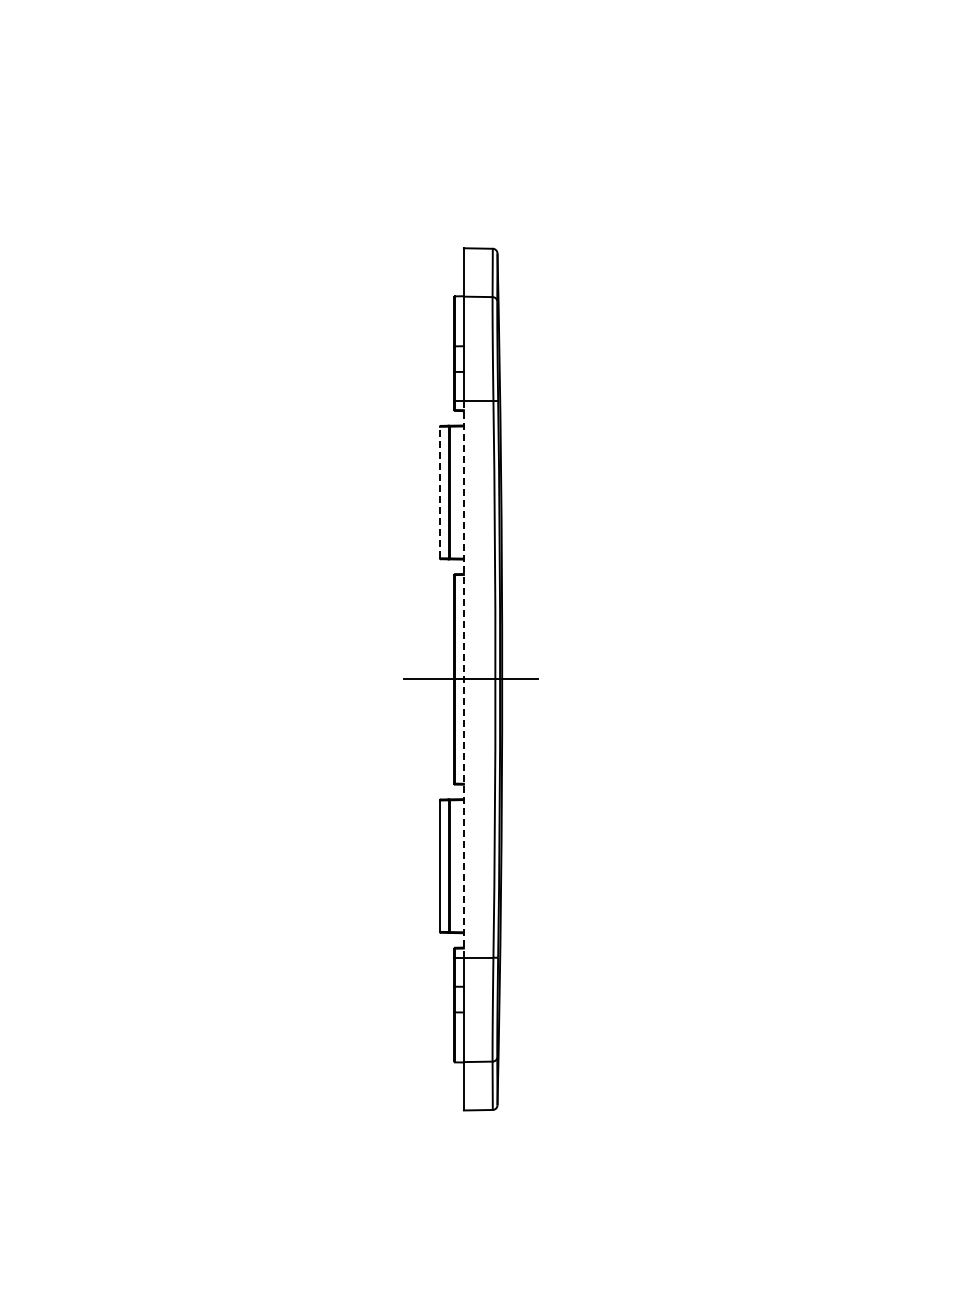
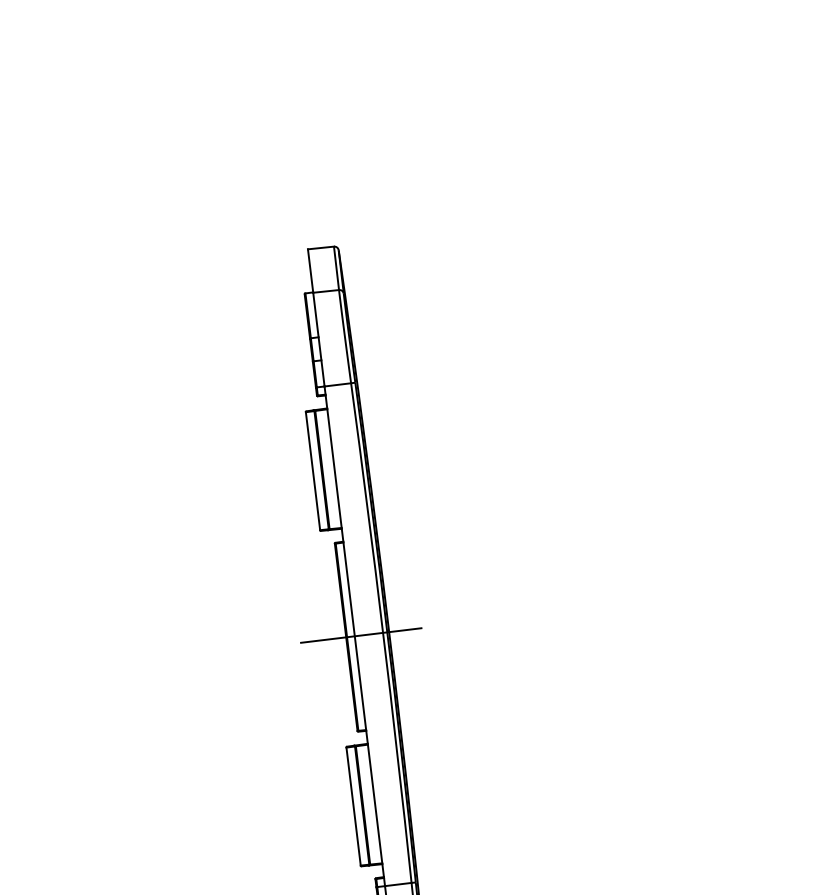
line: (439, 492) -> (312, 471), dashed -> solid
line: (463, 679) -> (354, 636), dashed -> solid

